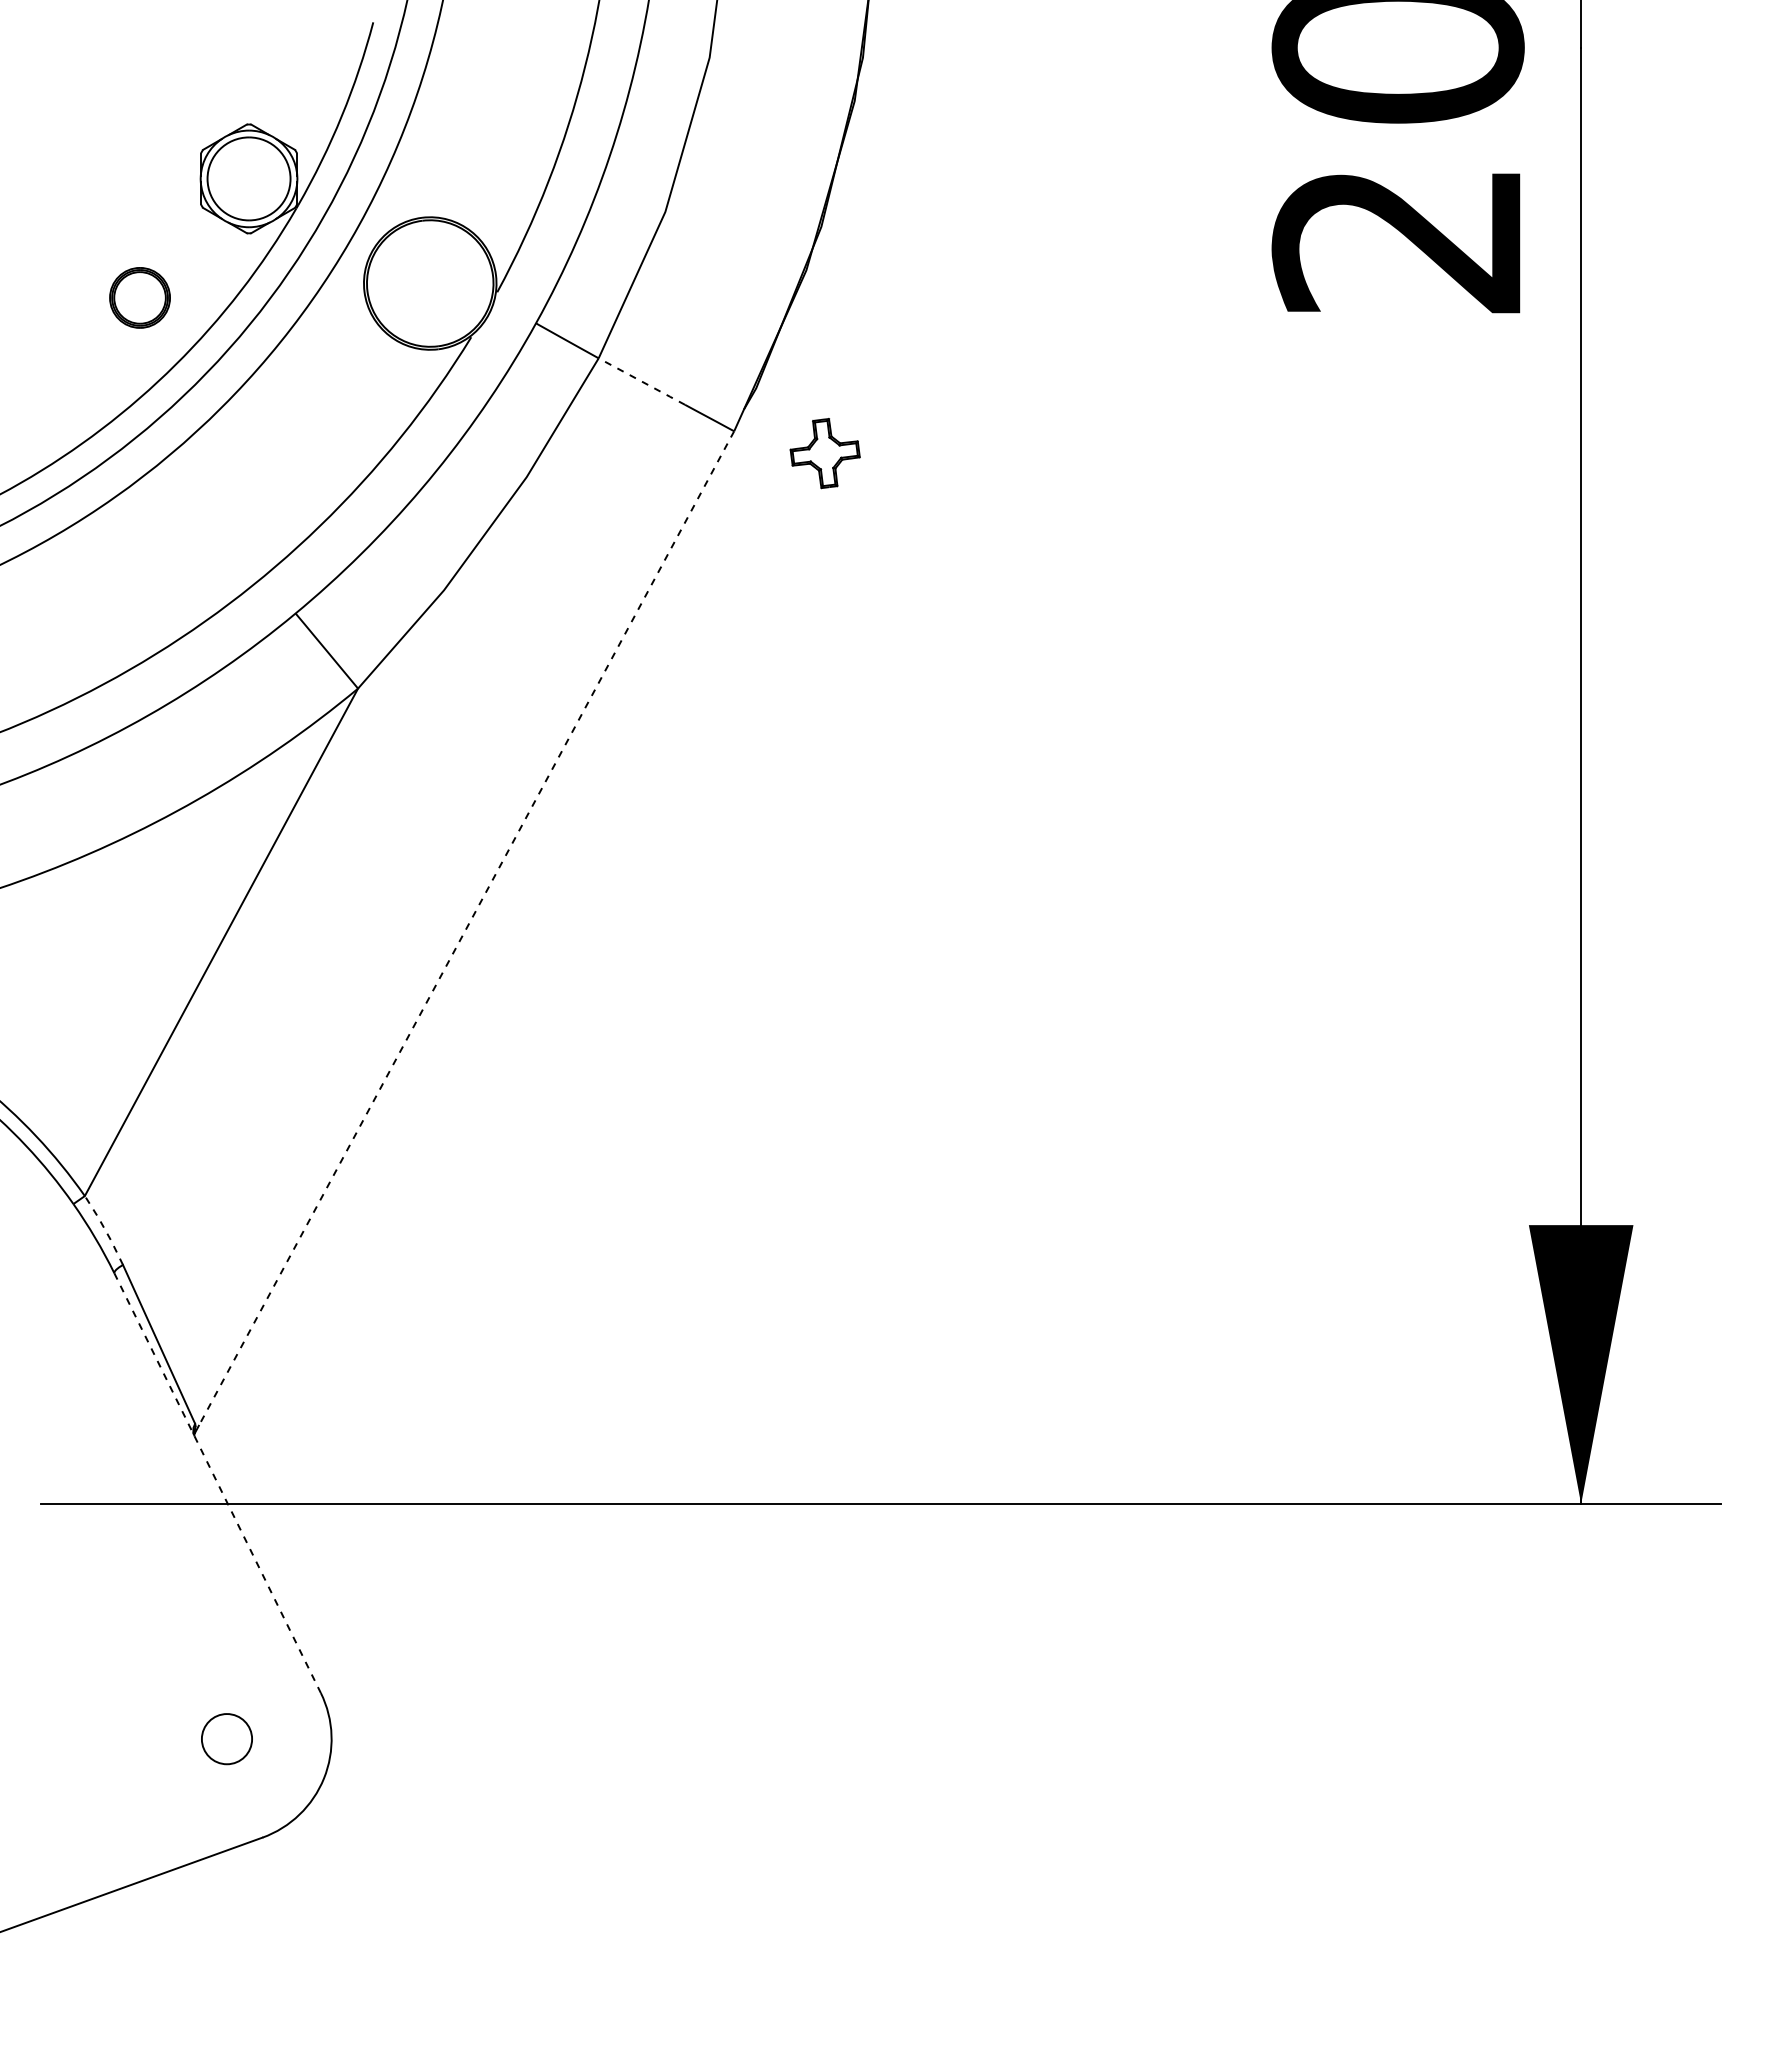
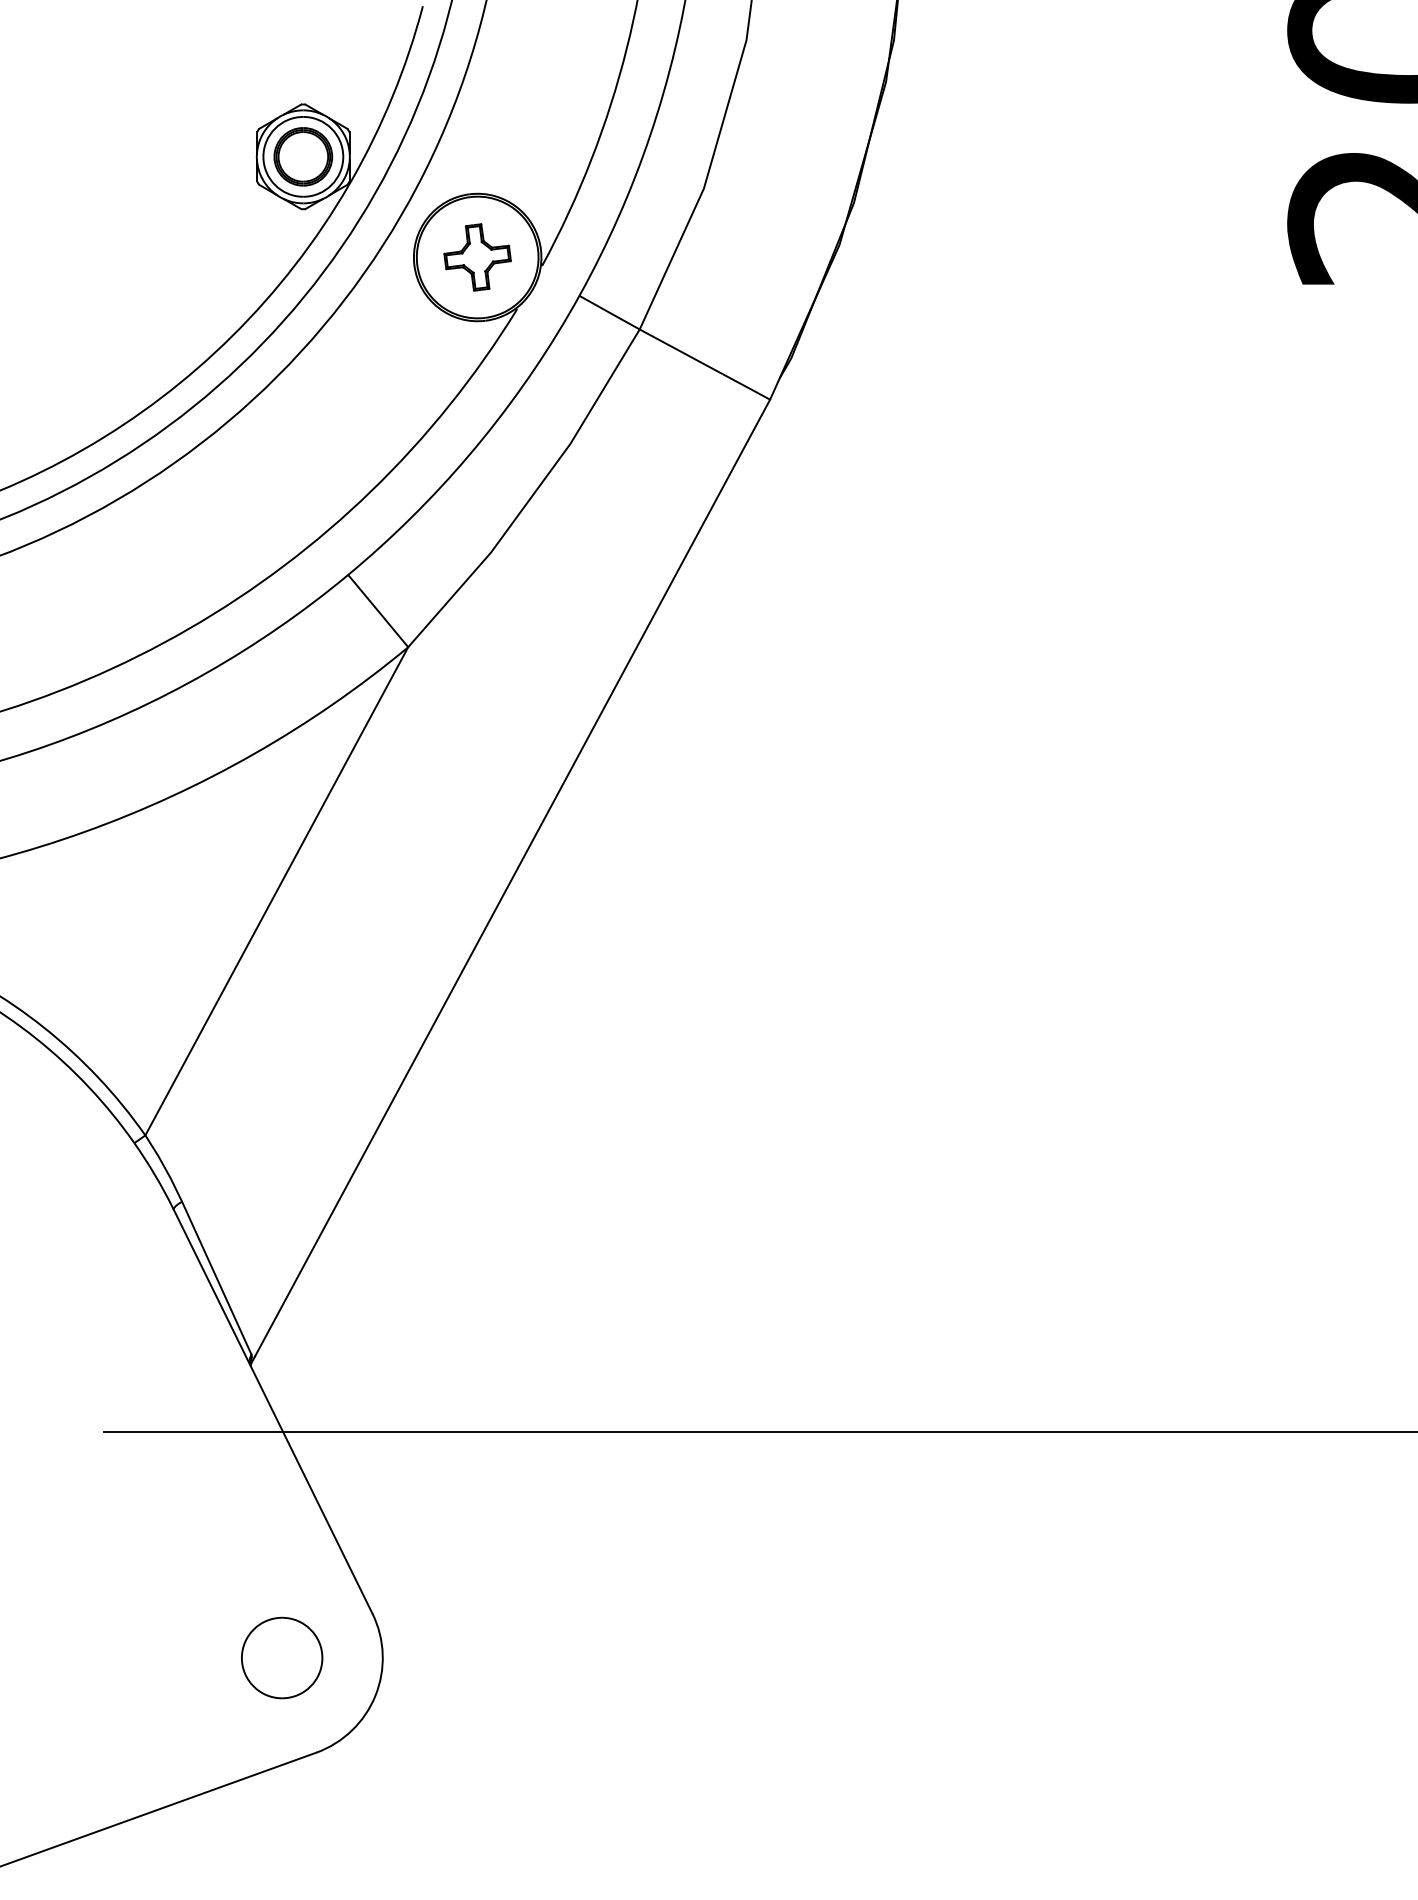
part: (139, 297) -> (302, 156), moved
line: (641, 381) -> (680, 351), dashed -> solid
part: (824, 453) -> (476, 257), moved
line: (466, 928) -> (512, 878), dashed -> solid
line: (105, 1229) -> (165, 1167), dashed -> solid
line: (217, 1483) -> (272, 1411), dashed -> solid
part: (226, 1738) -> (281, 1657), size x1.67

